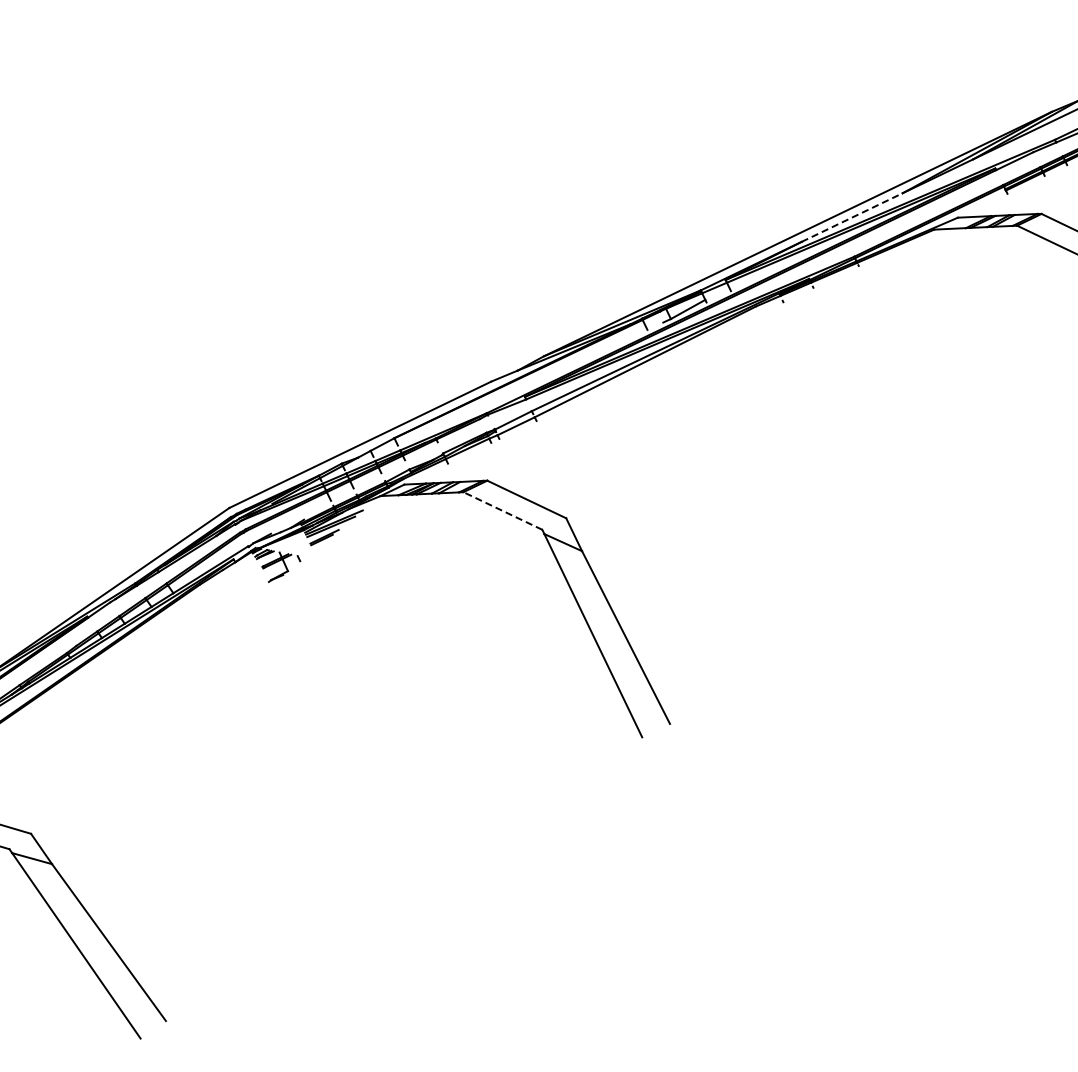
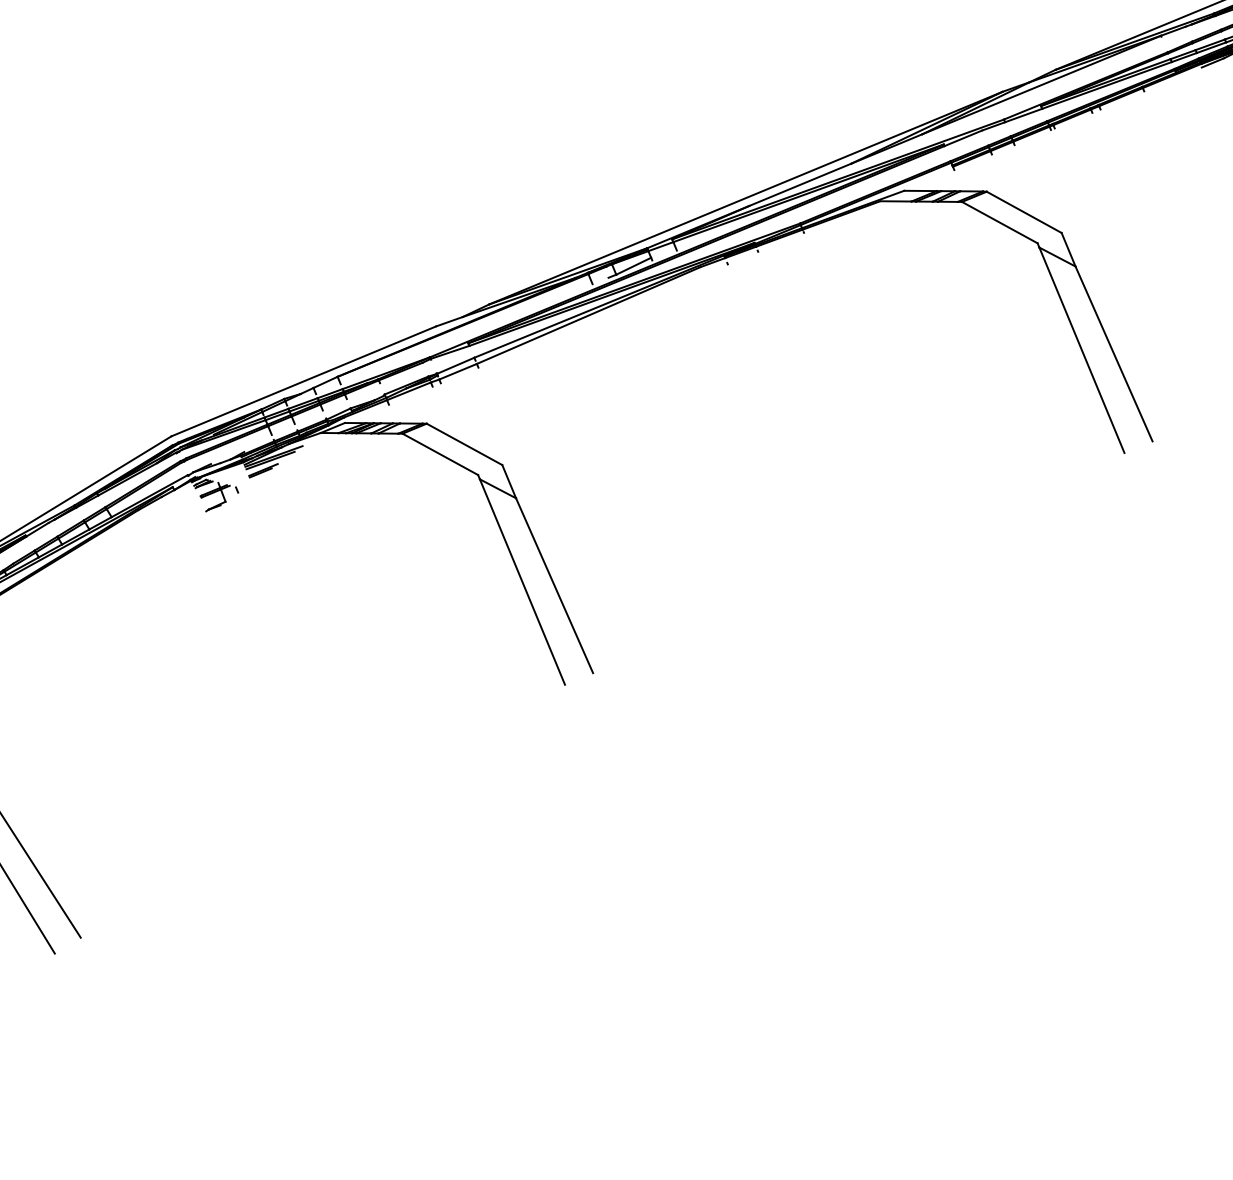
line: (852, 217) -> (800, 184), dashed -> solid
line: (502, 511) -> (439, 454), dashed -> solid

